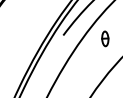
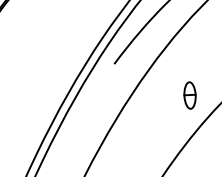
part: (105, 38) -> (190, 94), moved

